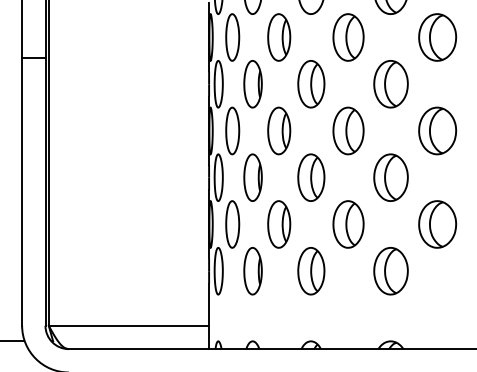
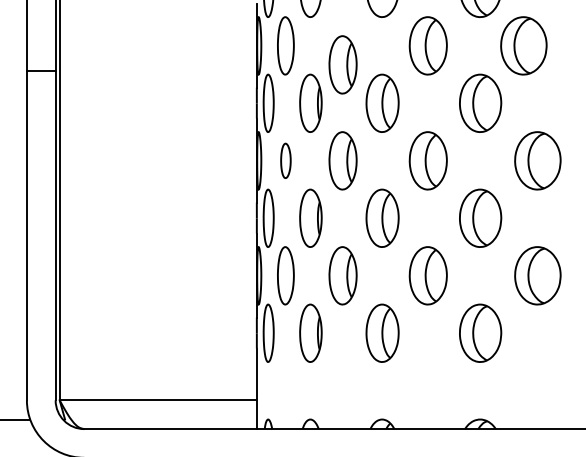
part: (278, 37) -> (342, 64), moved
part: (437, 37) -> (523, 45), moved
part: (232, 130) -> (285, 160), size x0.6

